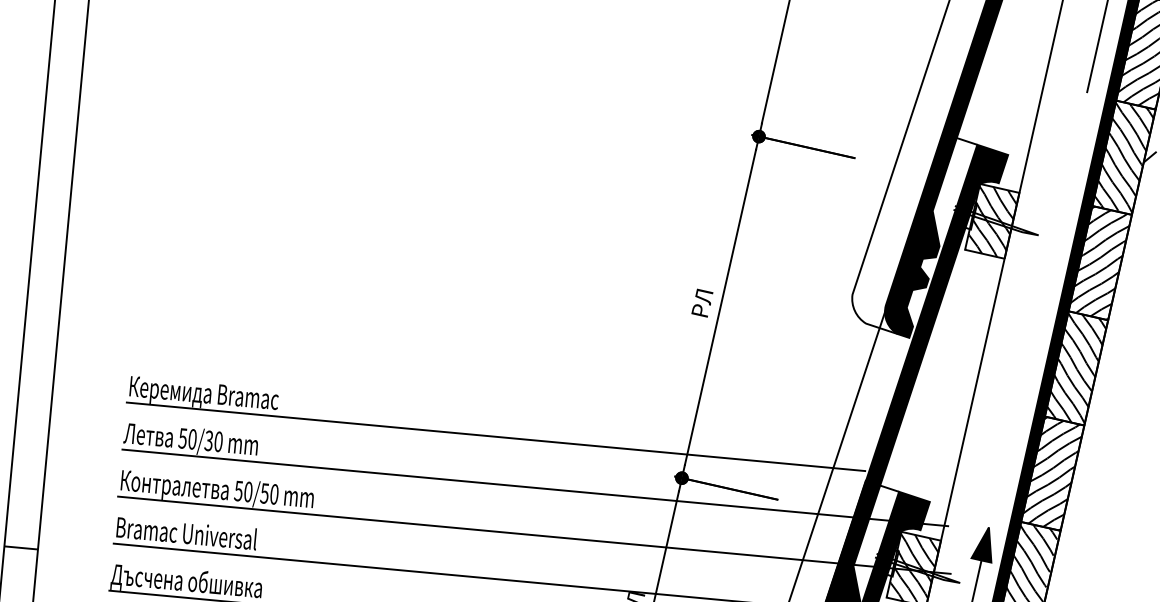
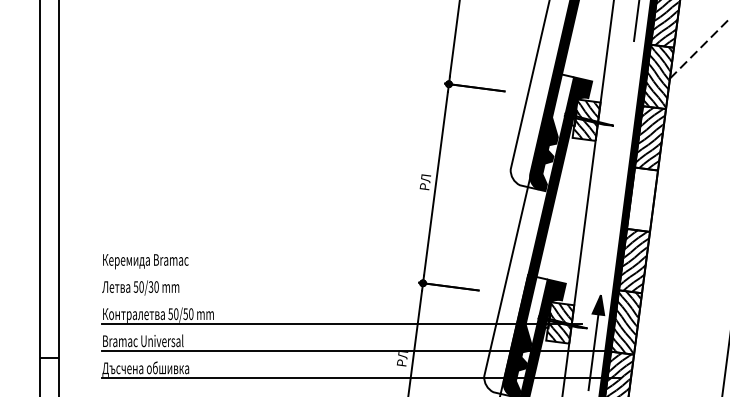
hatch: (1076, 368) -> (642, 199), removed
line: (495, 436) -> (314, 269), removed
line: (534, 487) -> (339, 296), removed

